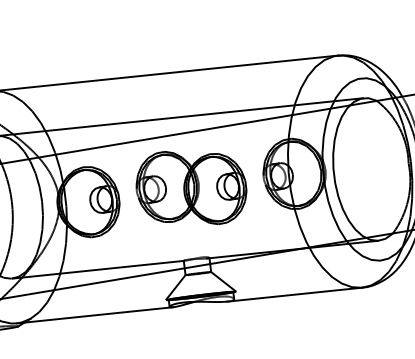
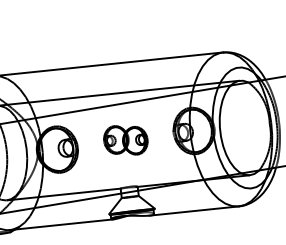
part: (191, 188) -> (125, 140), size x0.6

